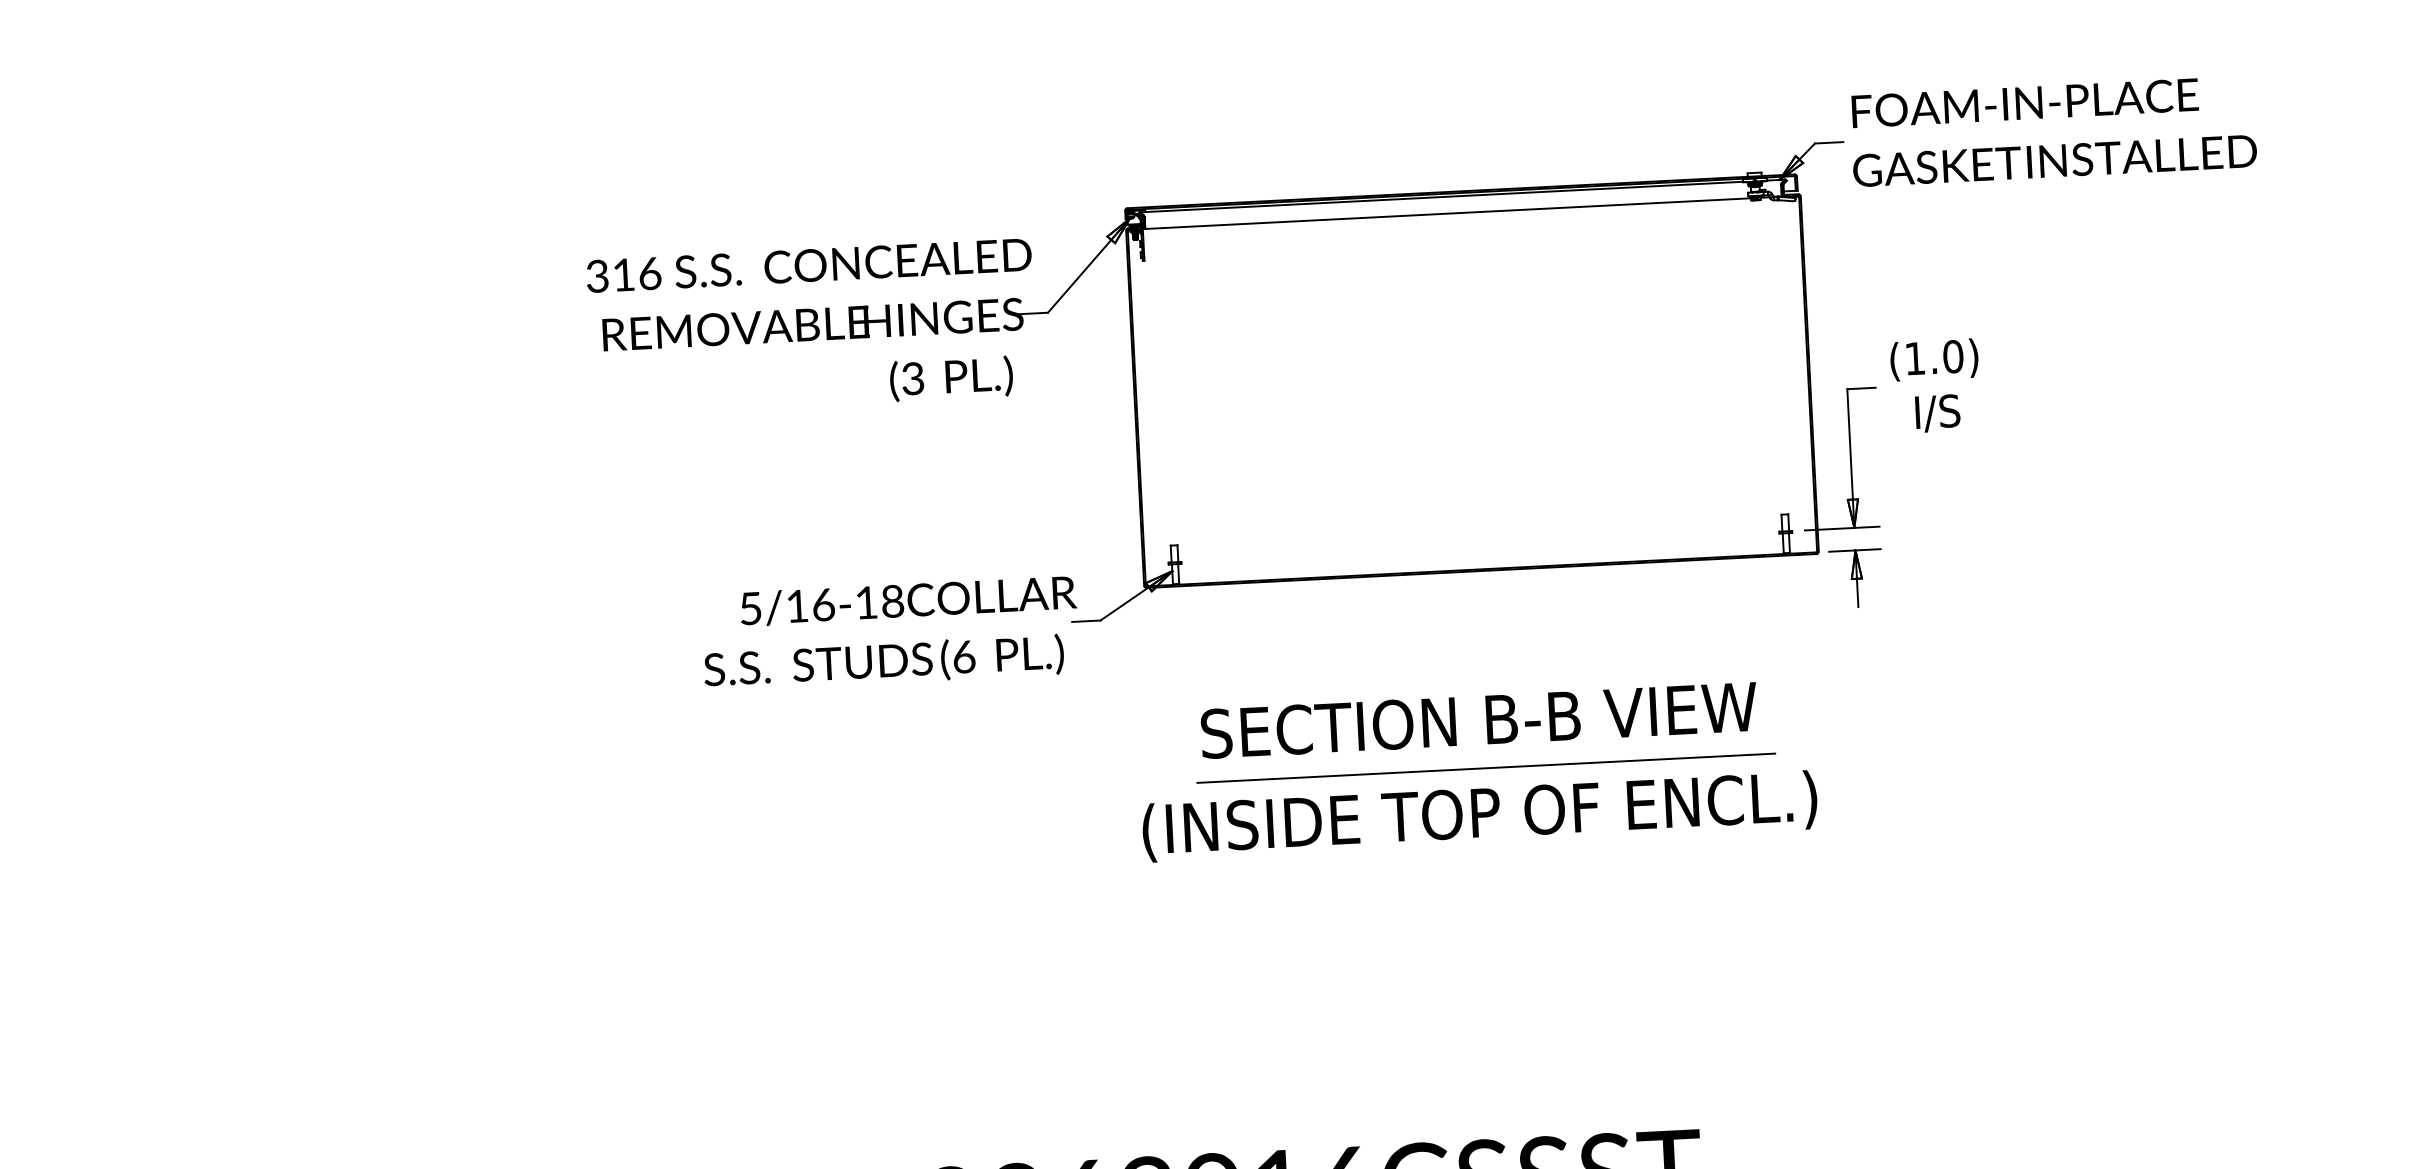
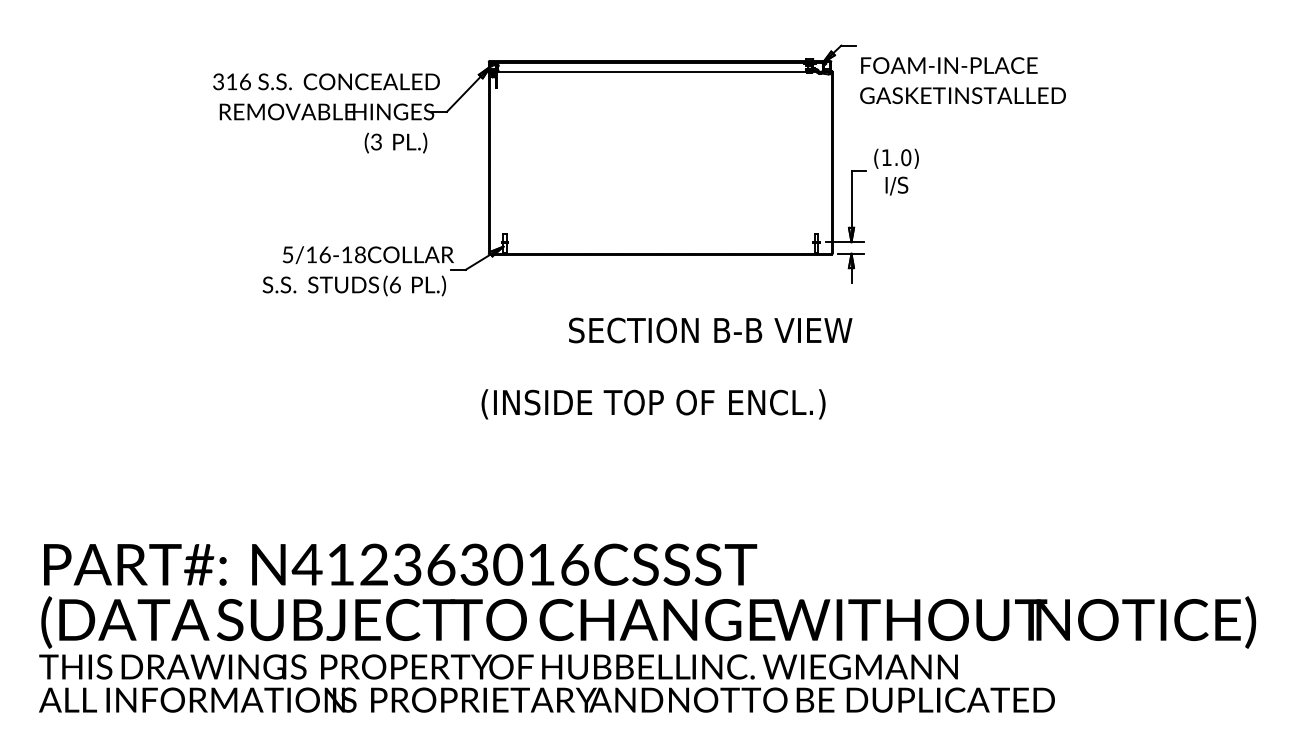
text: (2052, 131) -> (962, 80), moved
text: (1478, 720) -> (710, 330), moved
line: (1485, 769) -> (657, 355), removed
text: (1479, 816) -> (653, 404), moved

